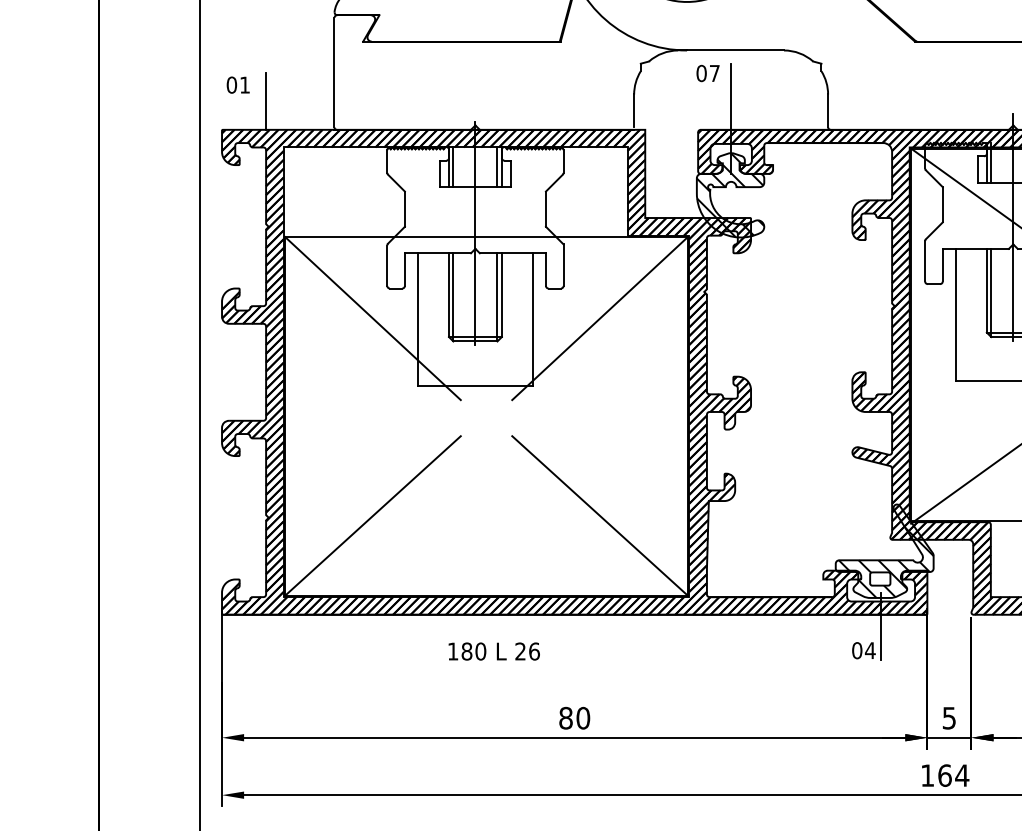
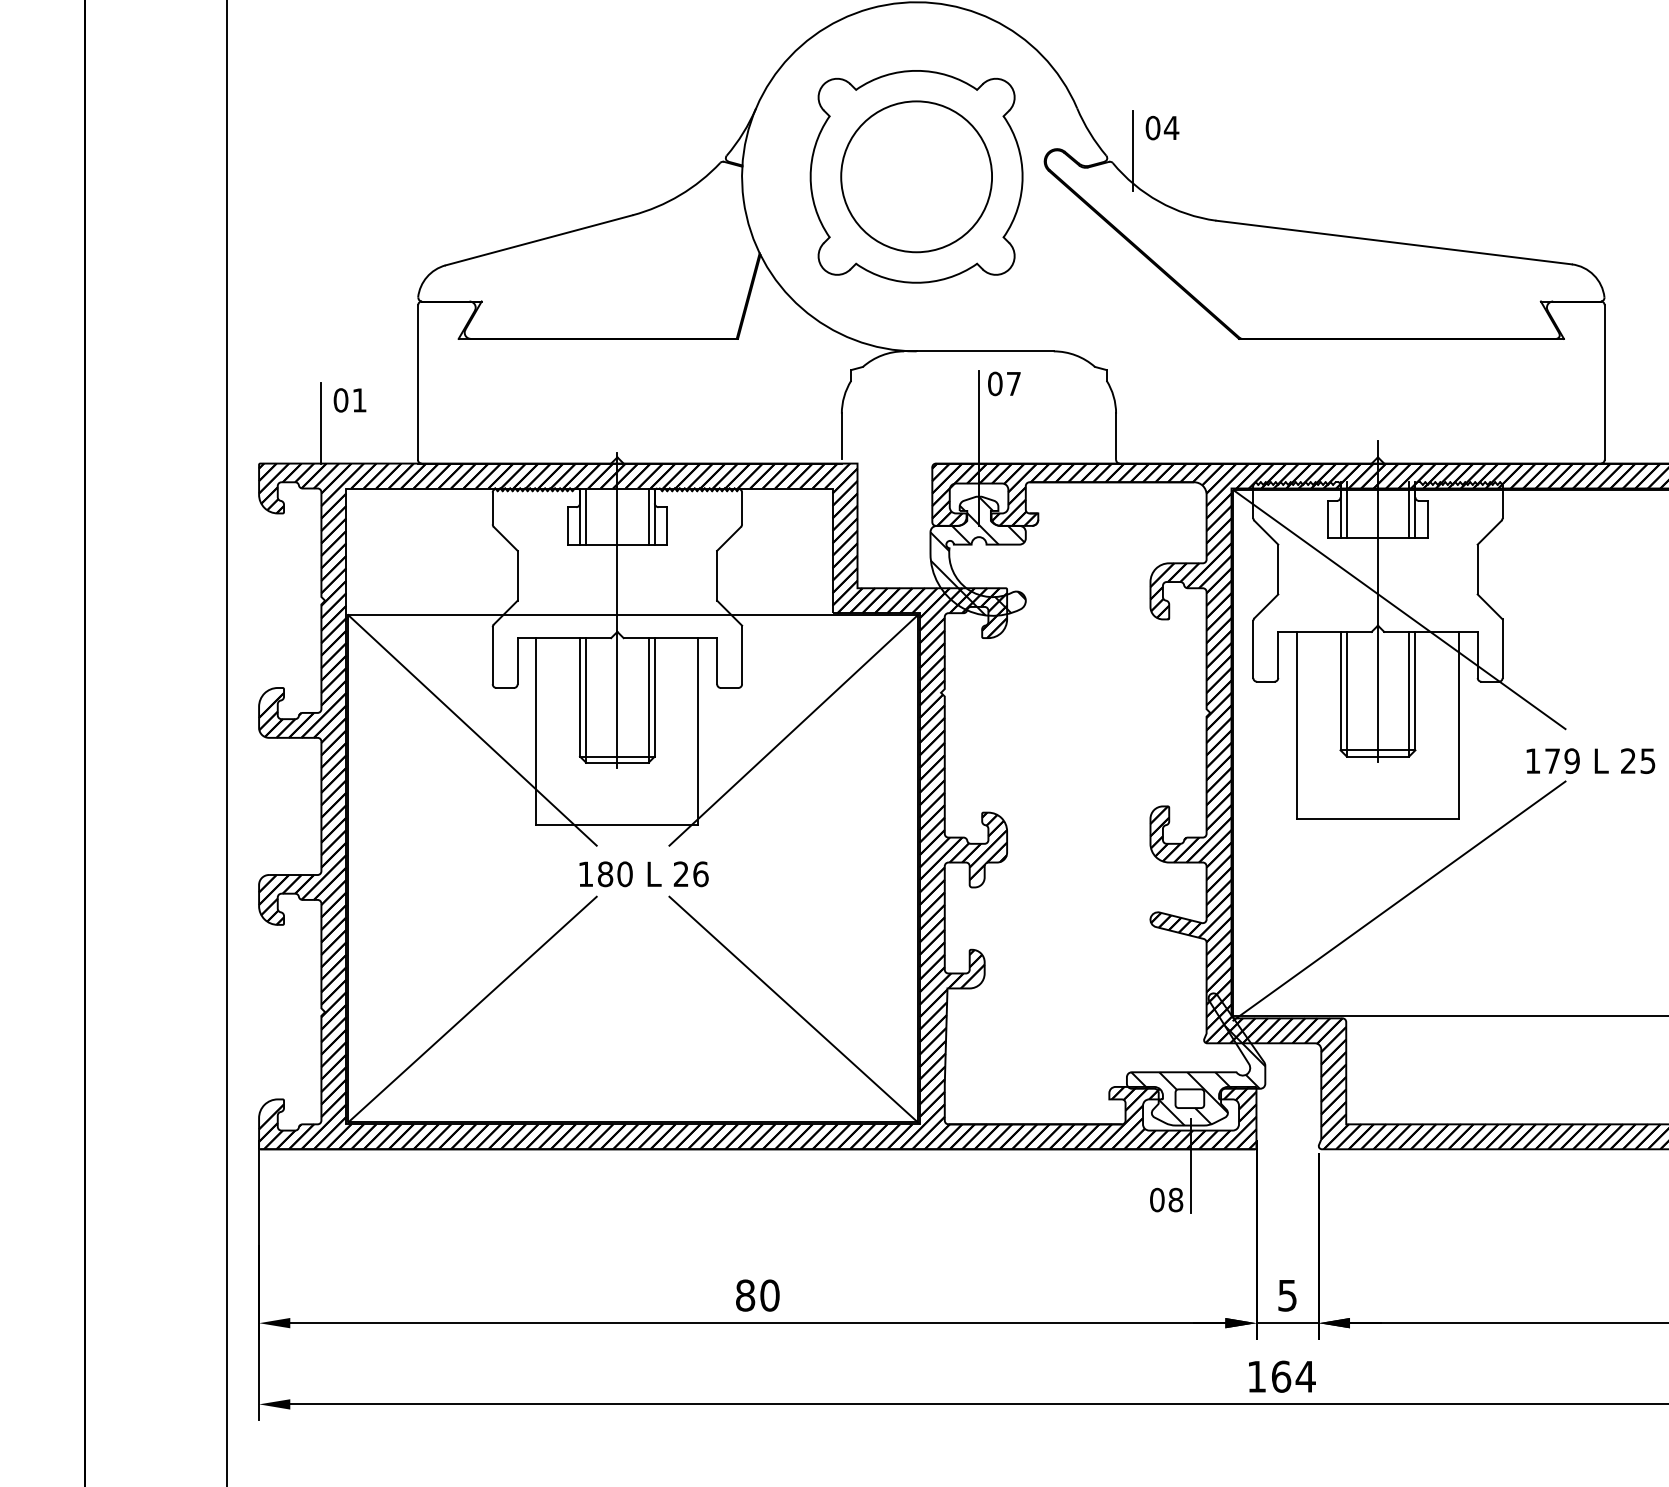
text: (708, 73) -> (1004, 383), moved
text: (237, 85) -> (349, 400), moved
text: (870, 650) -> (1175, 1199), 04 -> 08
text: (493, 651) -> (643, 874), moved

